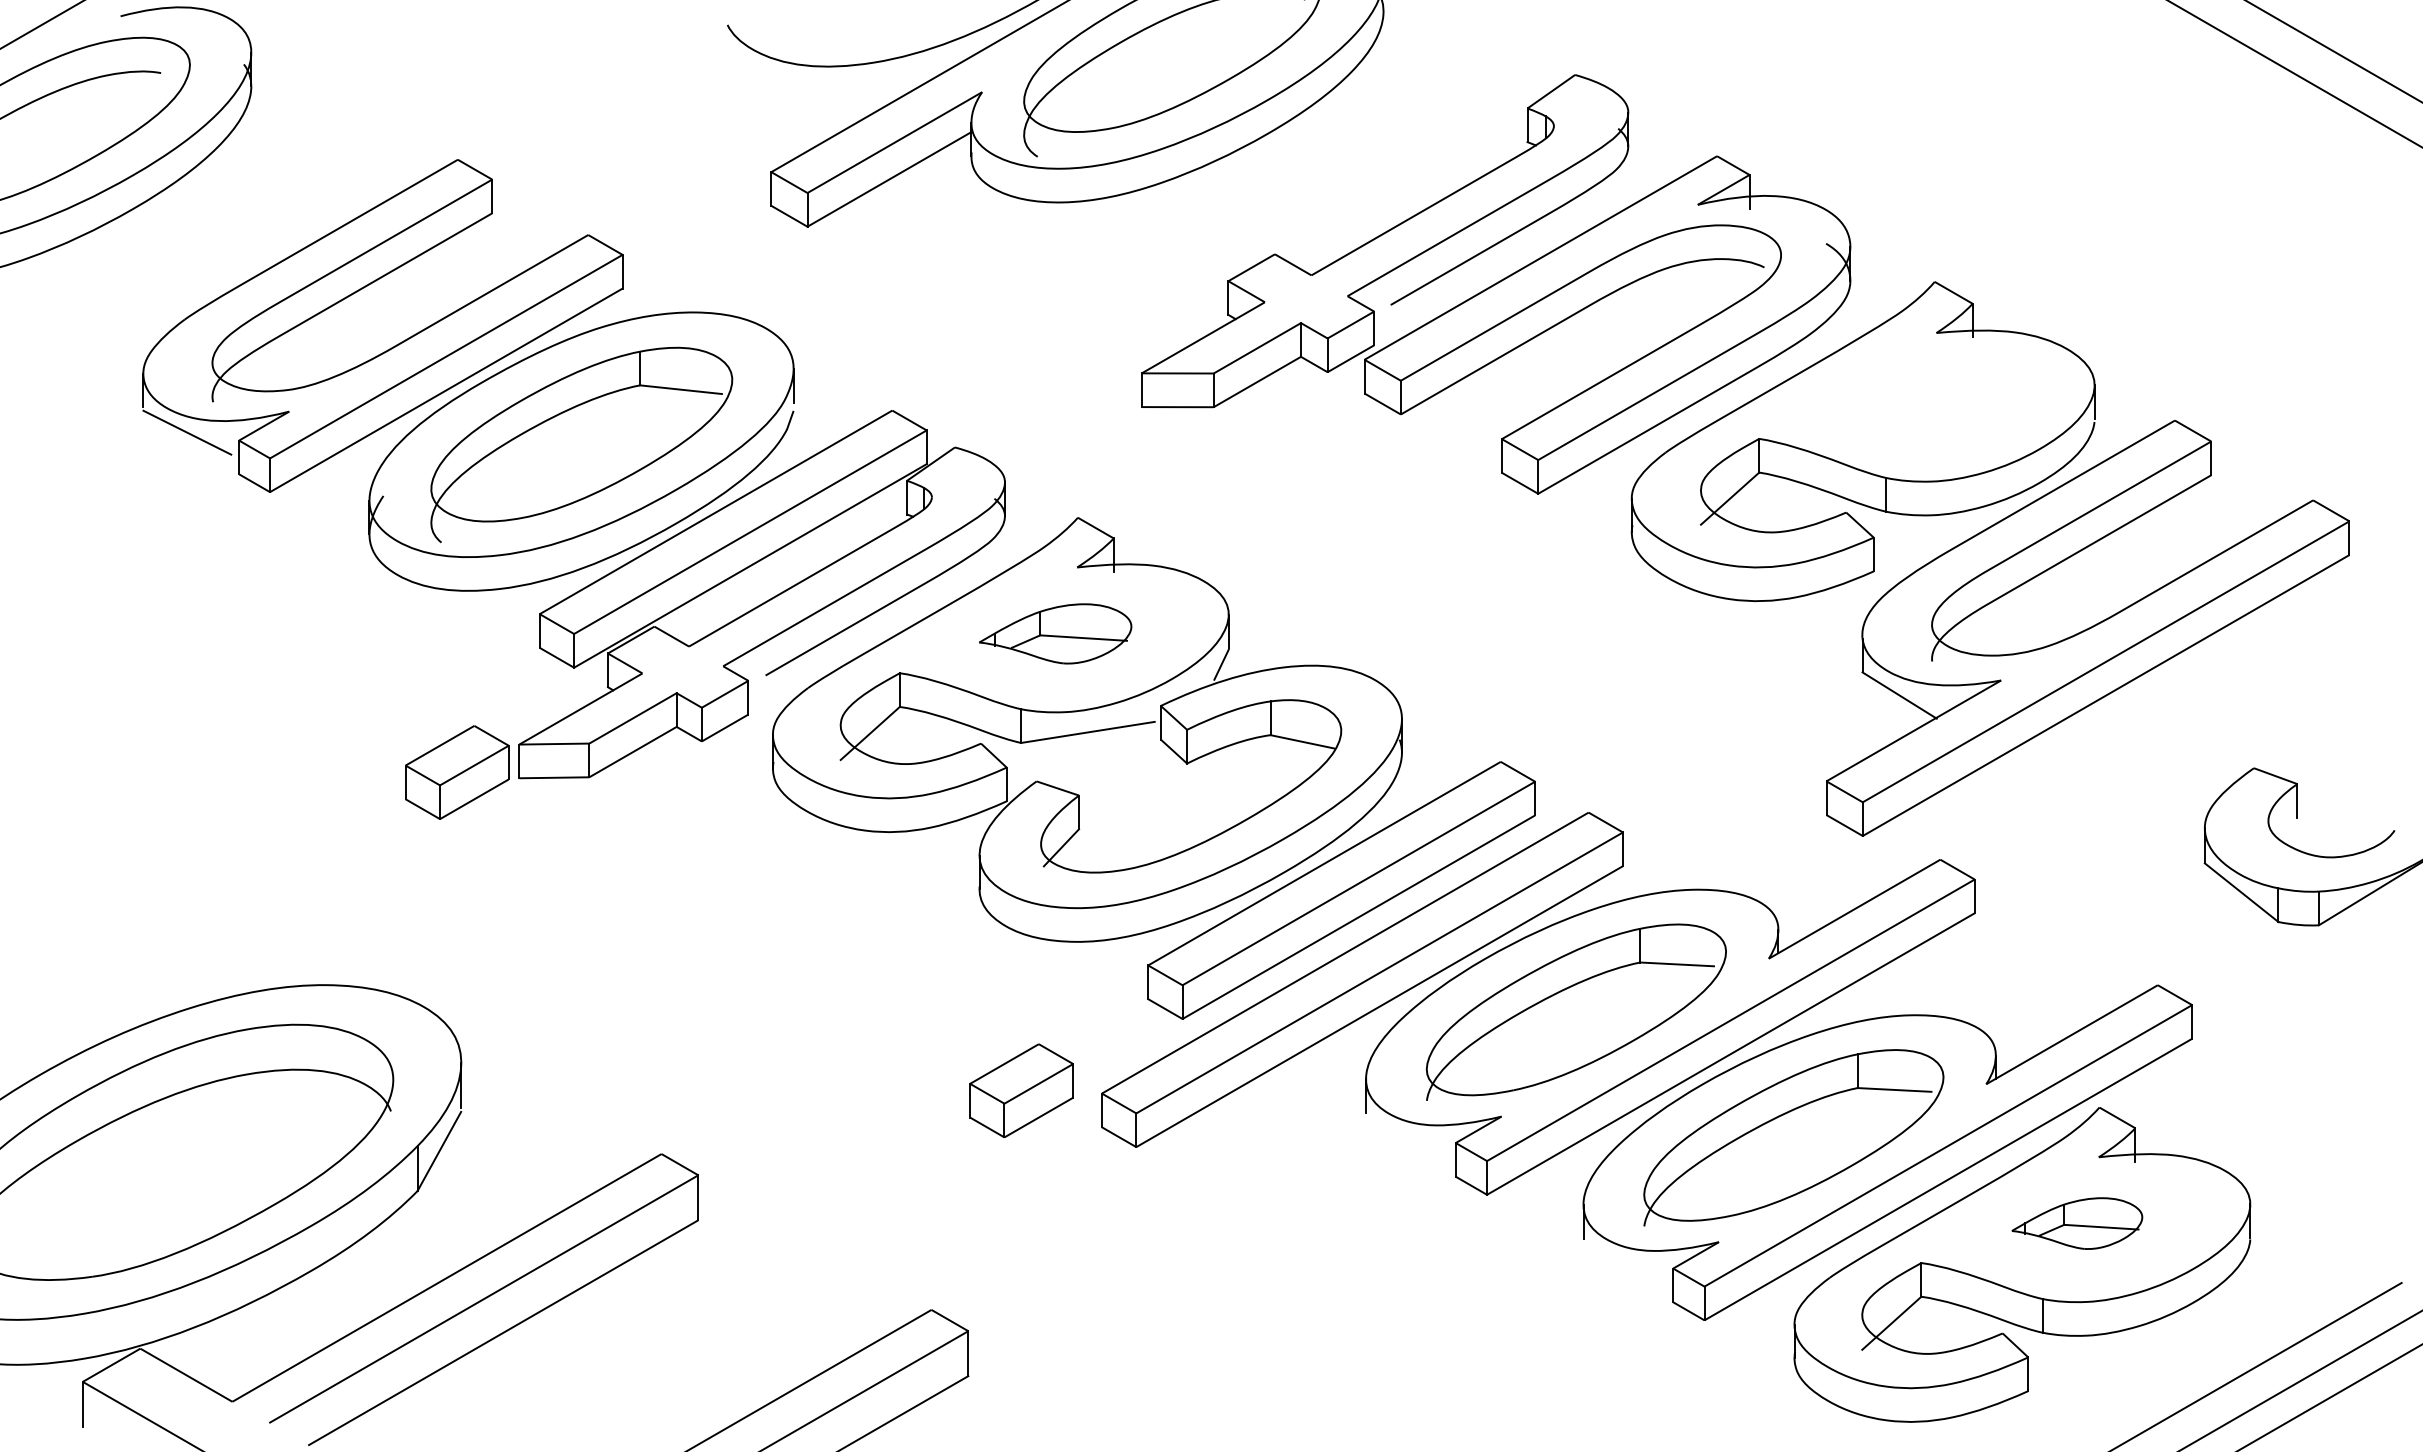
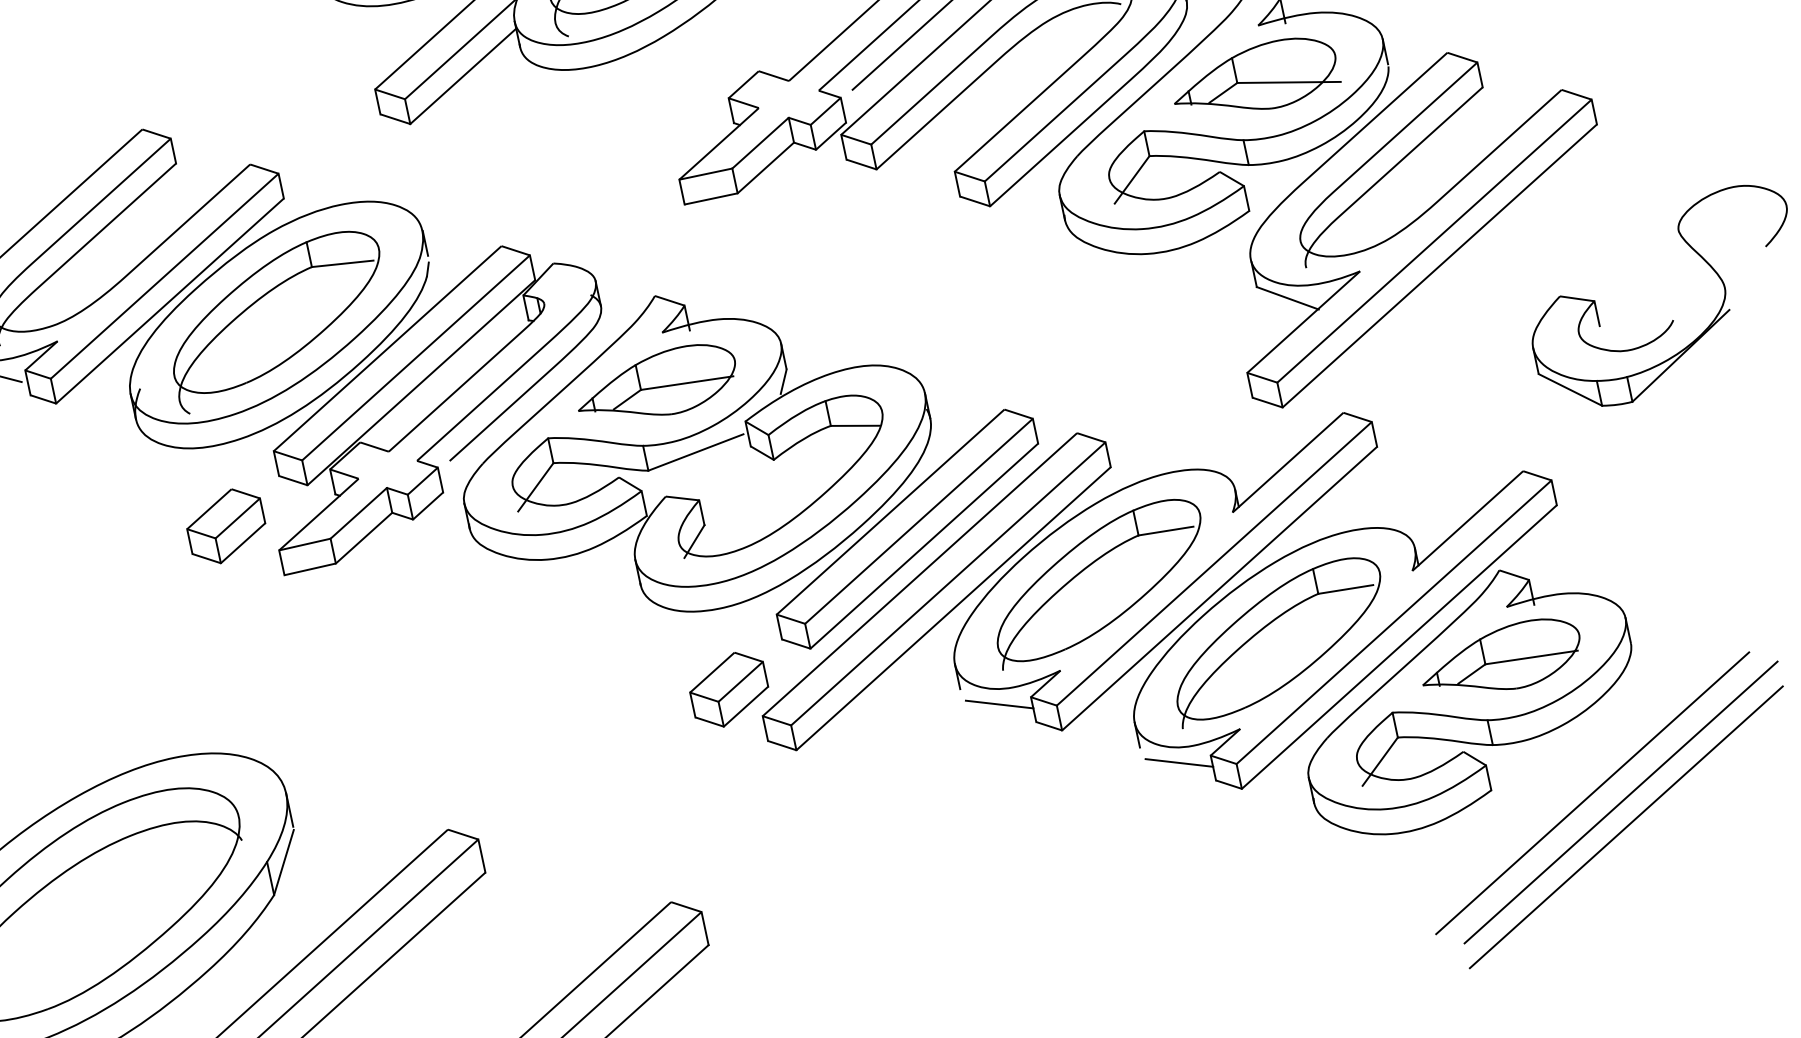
part: (1917, 401) -> (1254, 79), added
part: (1055, 633) -> (656, 384), size x1.43
part: (457, 772) -> (226, 526), moved
part: (1021, 1090) -> (729, 689), moved
line: (1412, 1143) -> (999, 704), added
part: (2077, 1223) -> (1501, 659), size x1.67
line: (1630, 1269) -> (1179, 763), added

